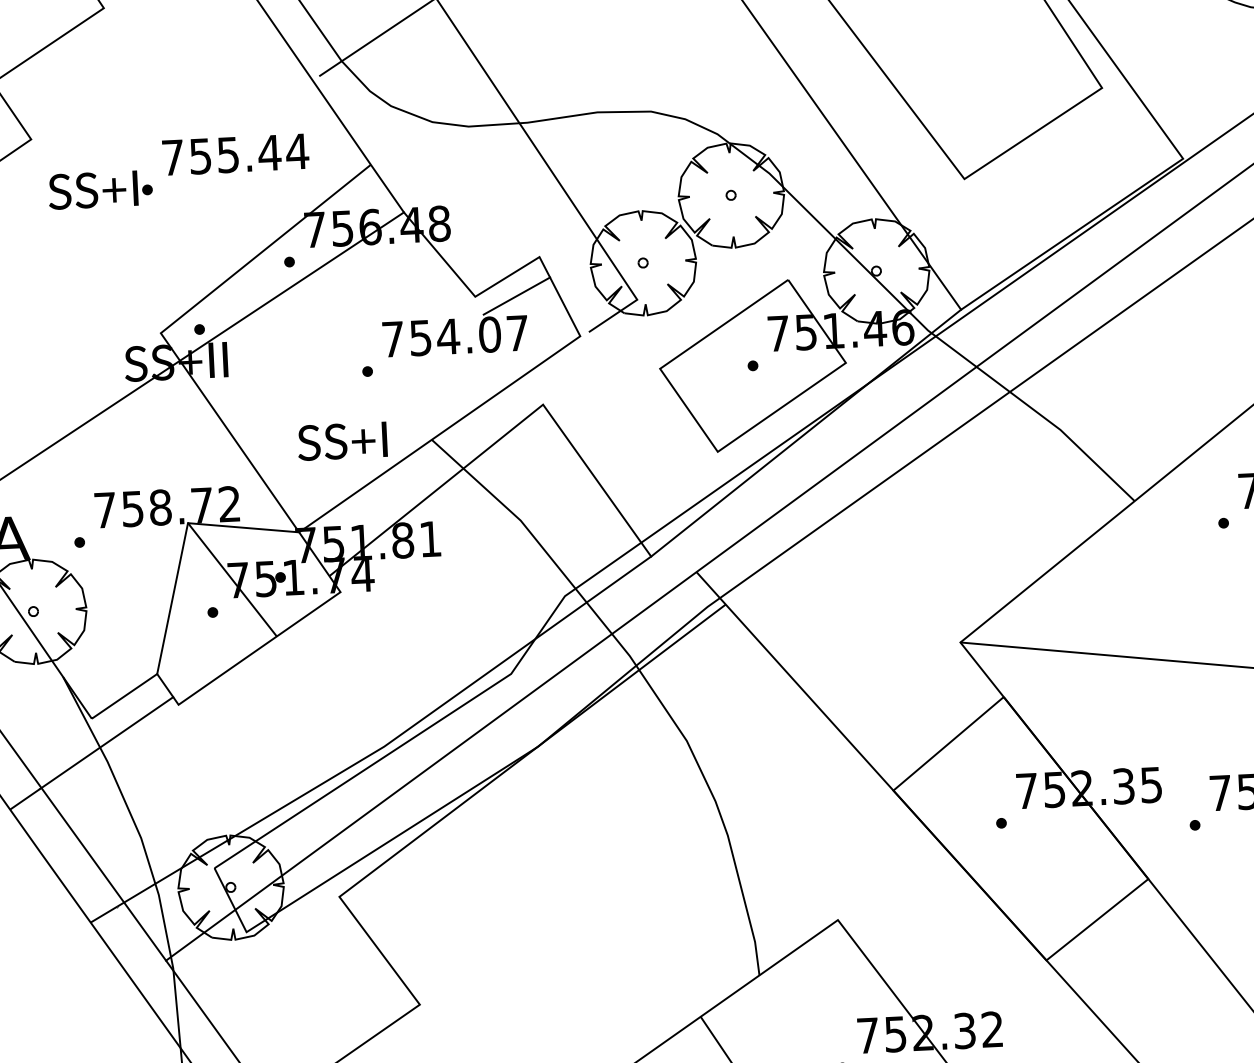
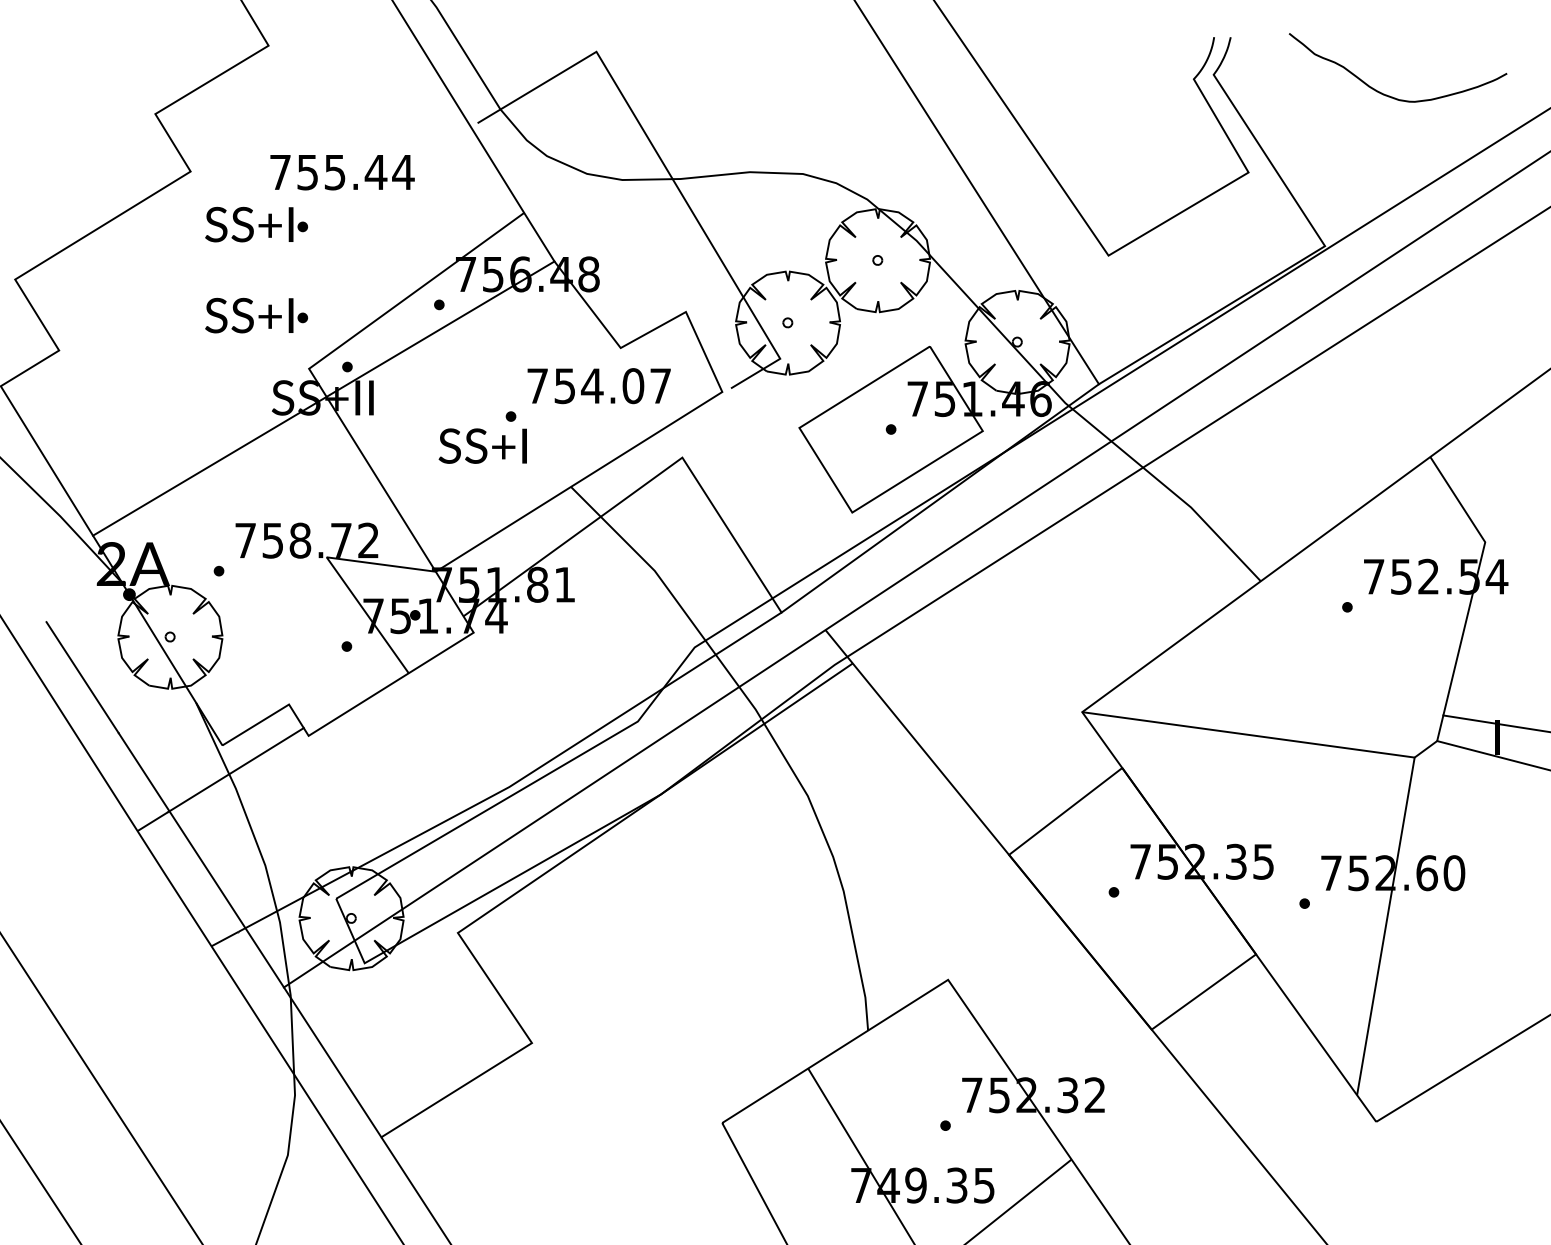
text: (235, 154) -> (342, 172), moved
part: (104, 281) -> (256, 315), added
line: (516, 296) -> (661, 349), removed
text: (342, 440) -> (482, 445), moved
line: (172, 598) -> (307, 630), removed

